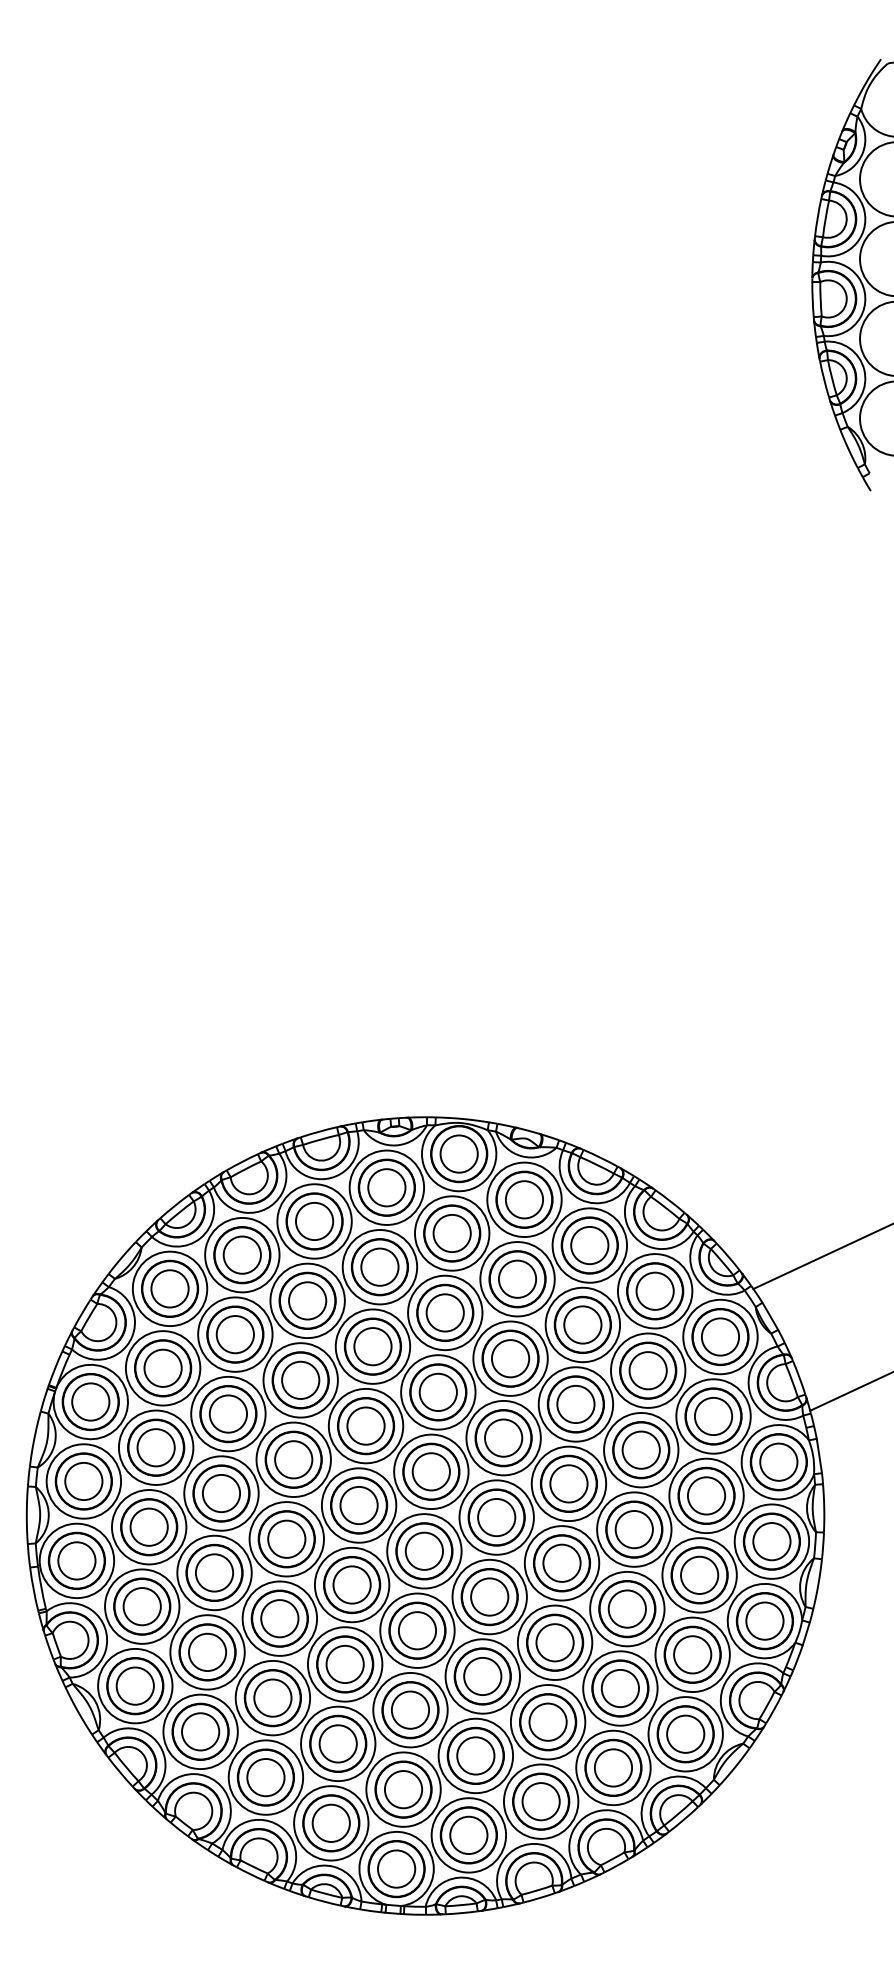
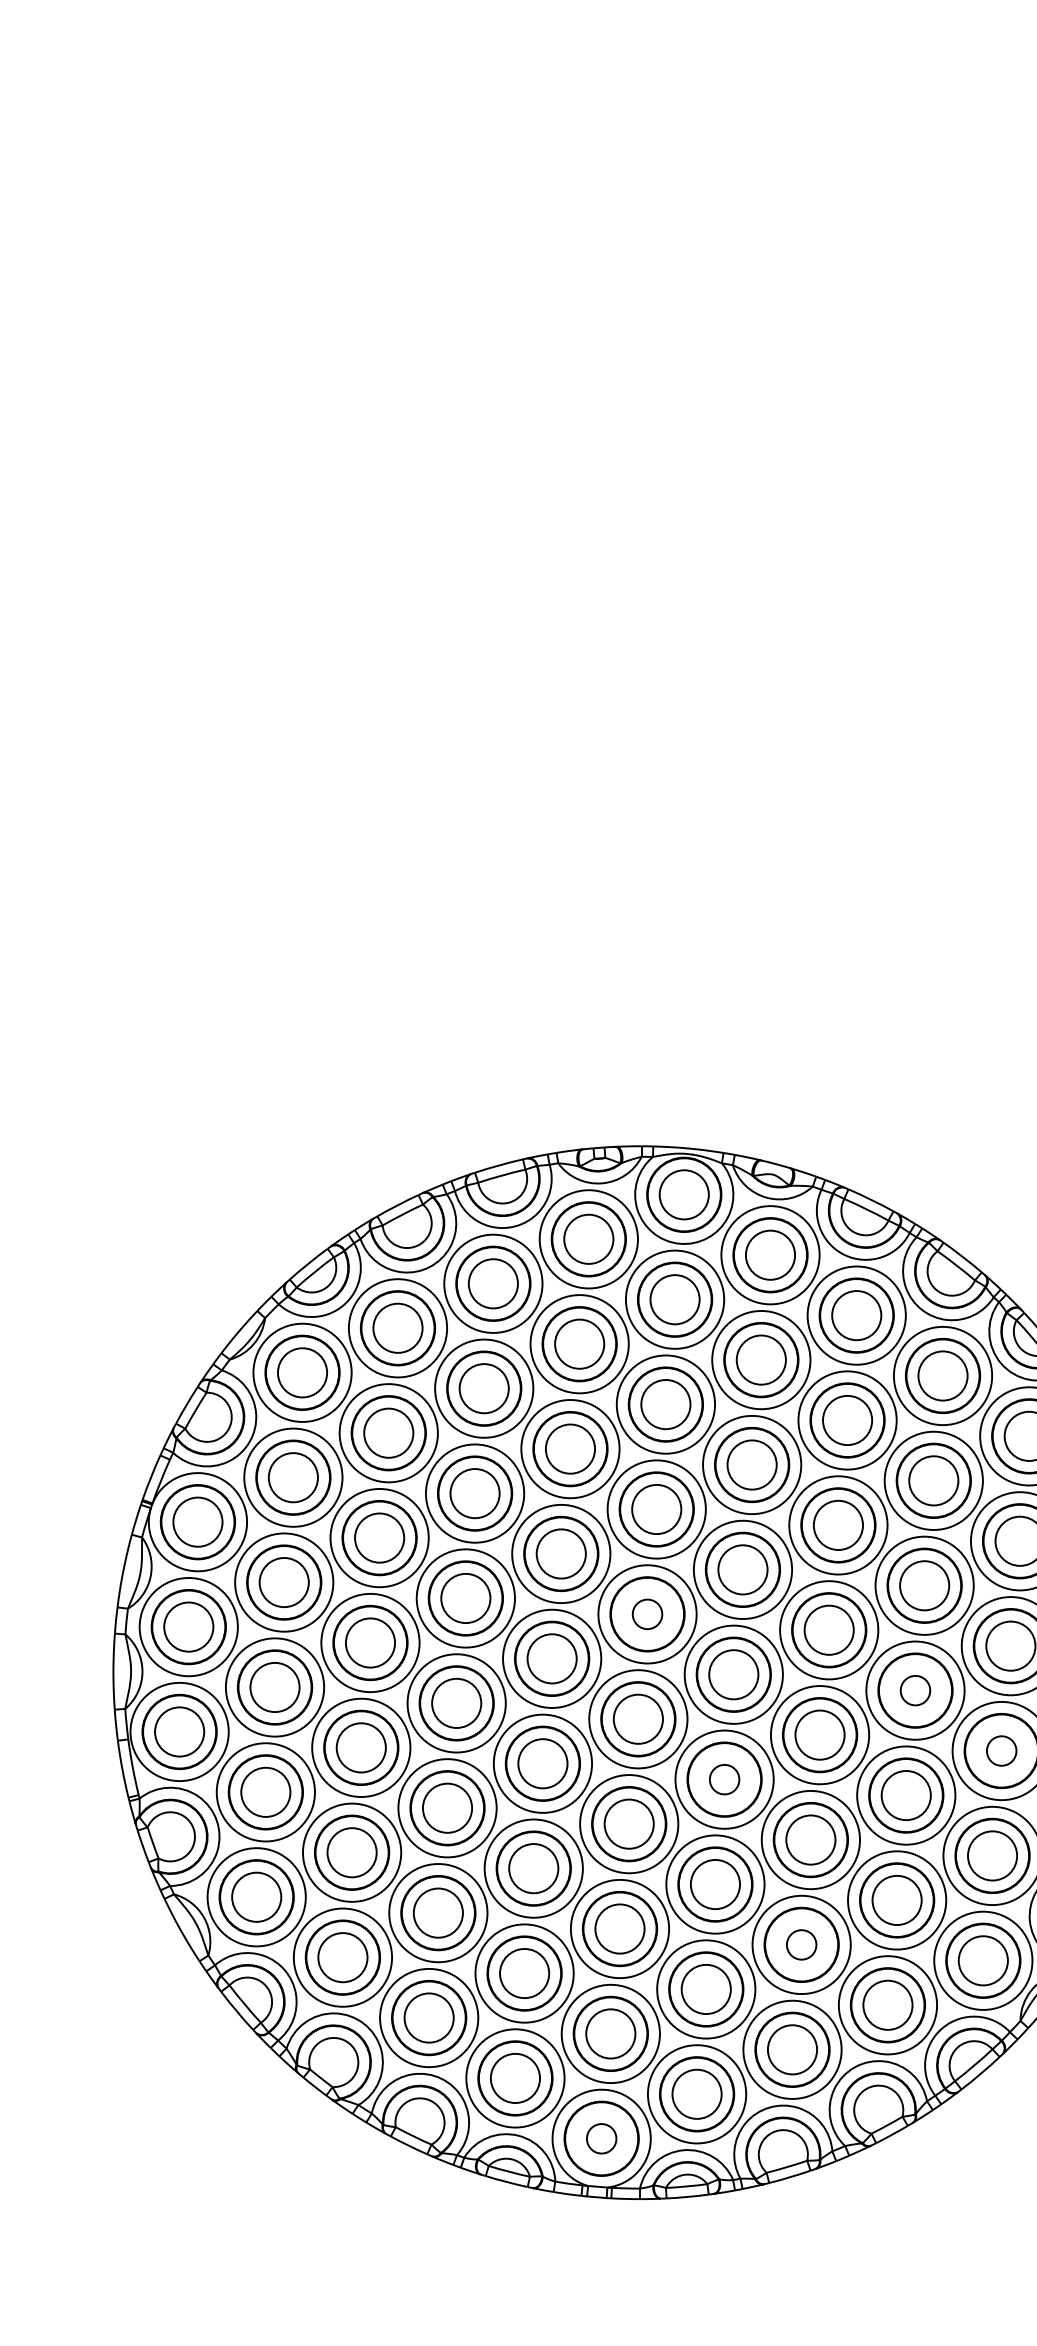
circle: (430, 1471) -> (646, 1613), size x0.6
circle: (633, 1529) -> (914, 1690), size x0.6
circle: (699, 1574) -> (1001, 1749), size x0.6
circle: (489, 1596) -> (724, 1778), size x0.6
circle: (547, 1721) -> (800, 1943), size x0.6
circle: (396, 1868) -> (601, 2138), size x0.6

